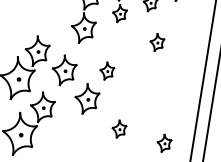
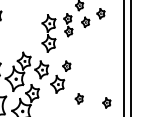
part: (156, 41) -> (92, 44), removed

